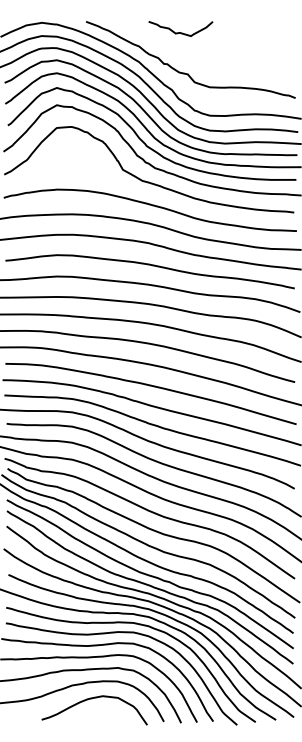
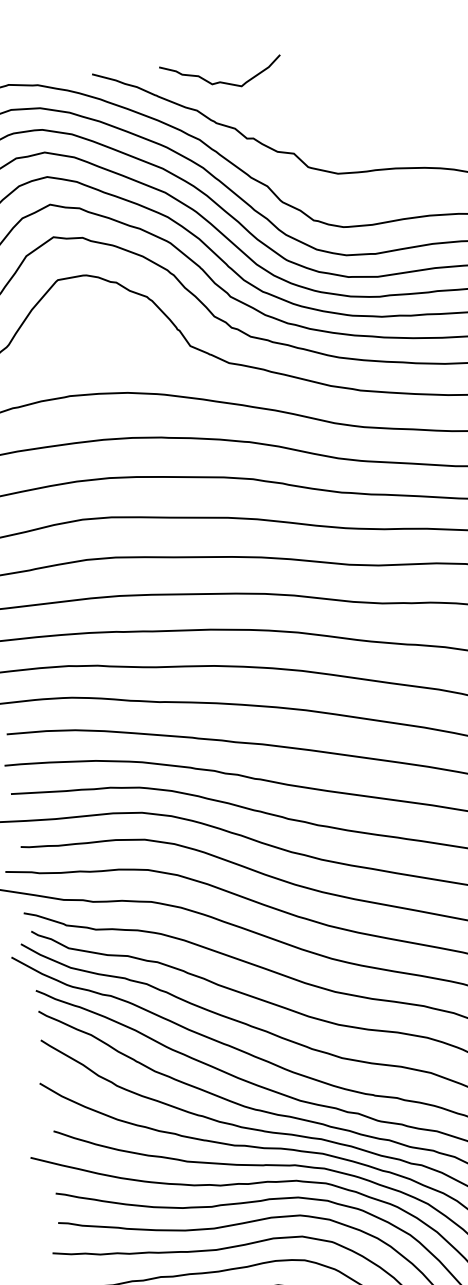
curve: (180, 32) -> (221, 81), moved

